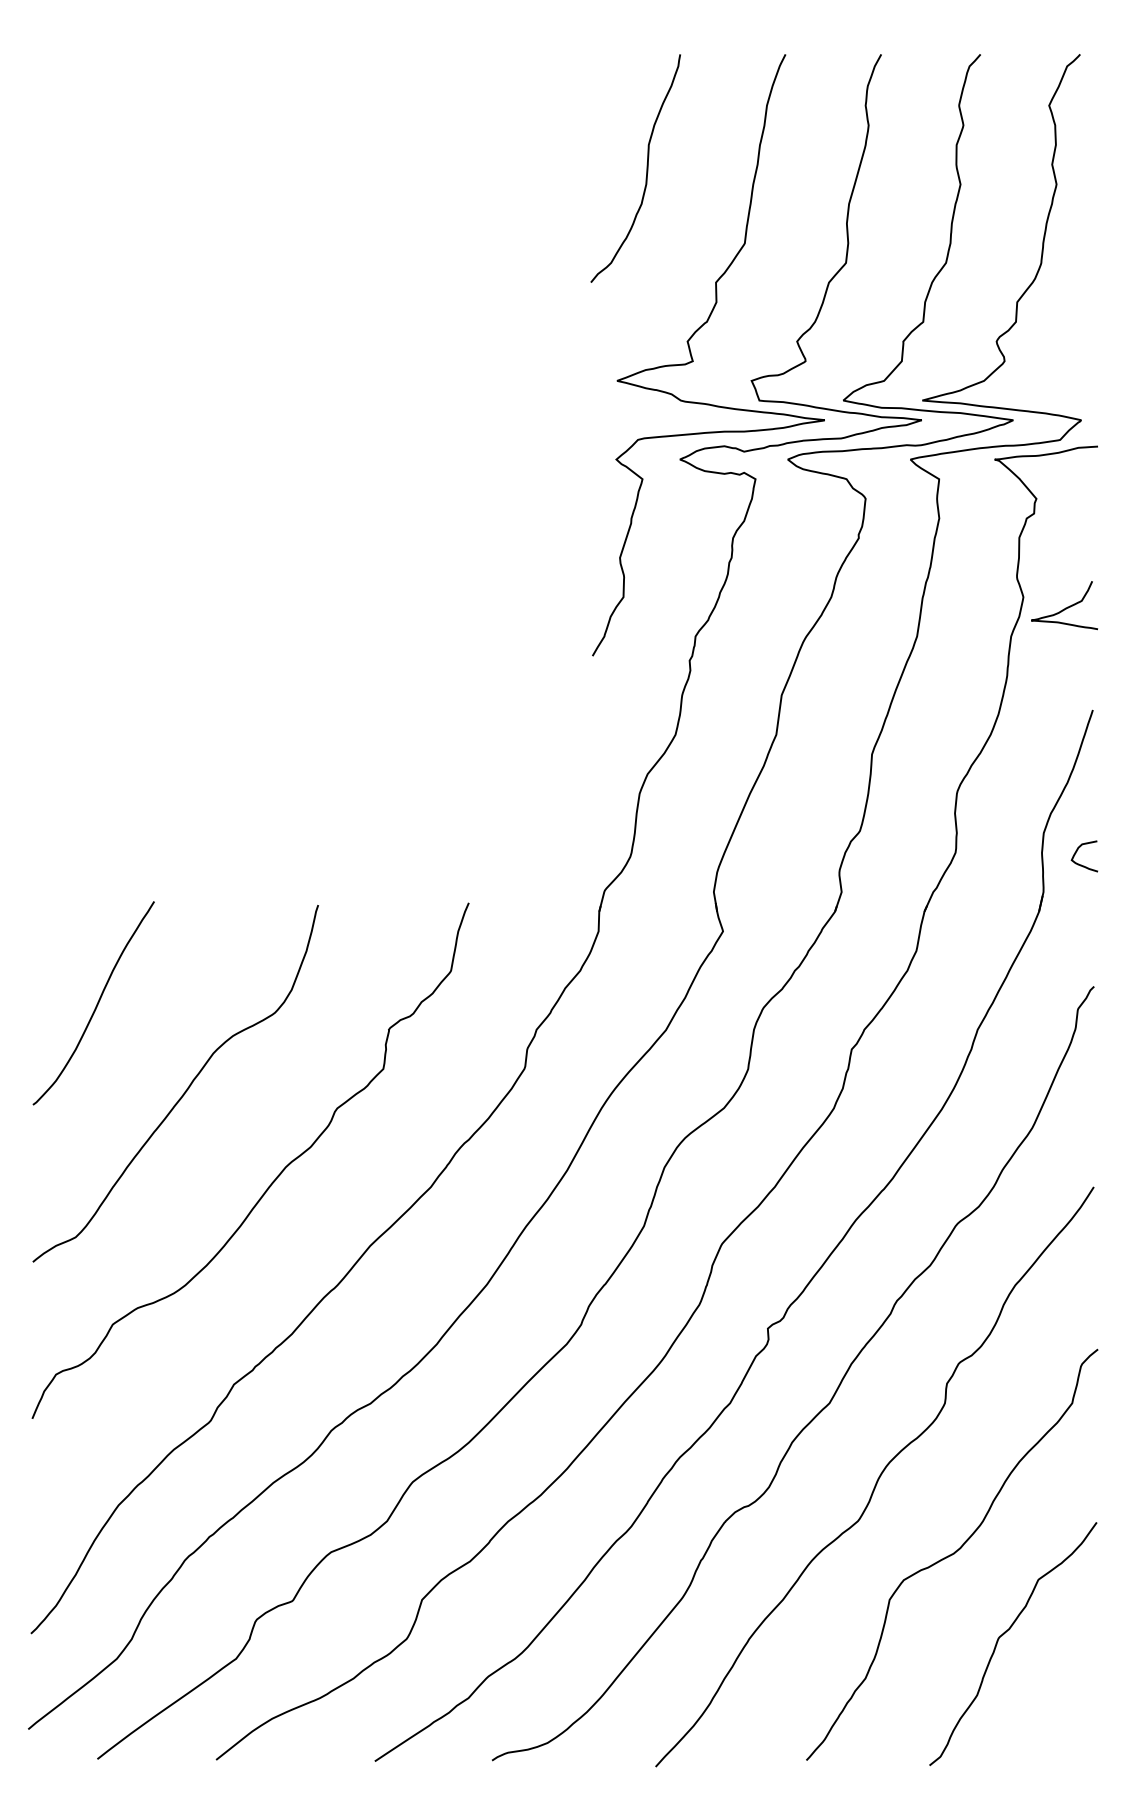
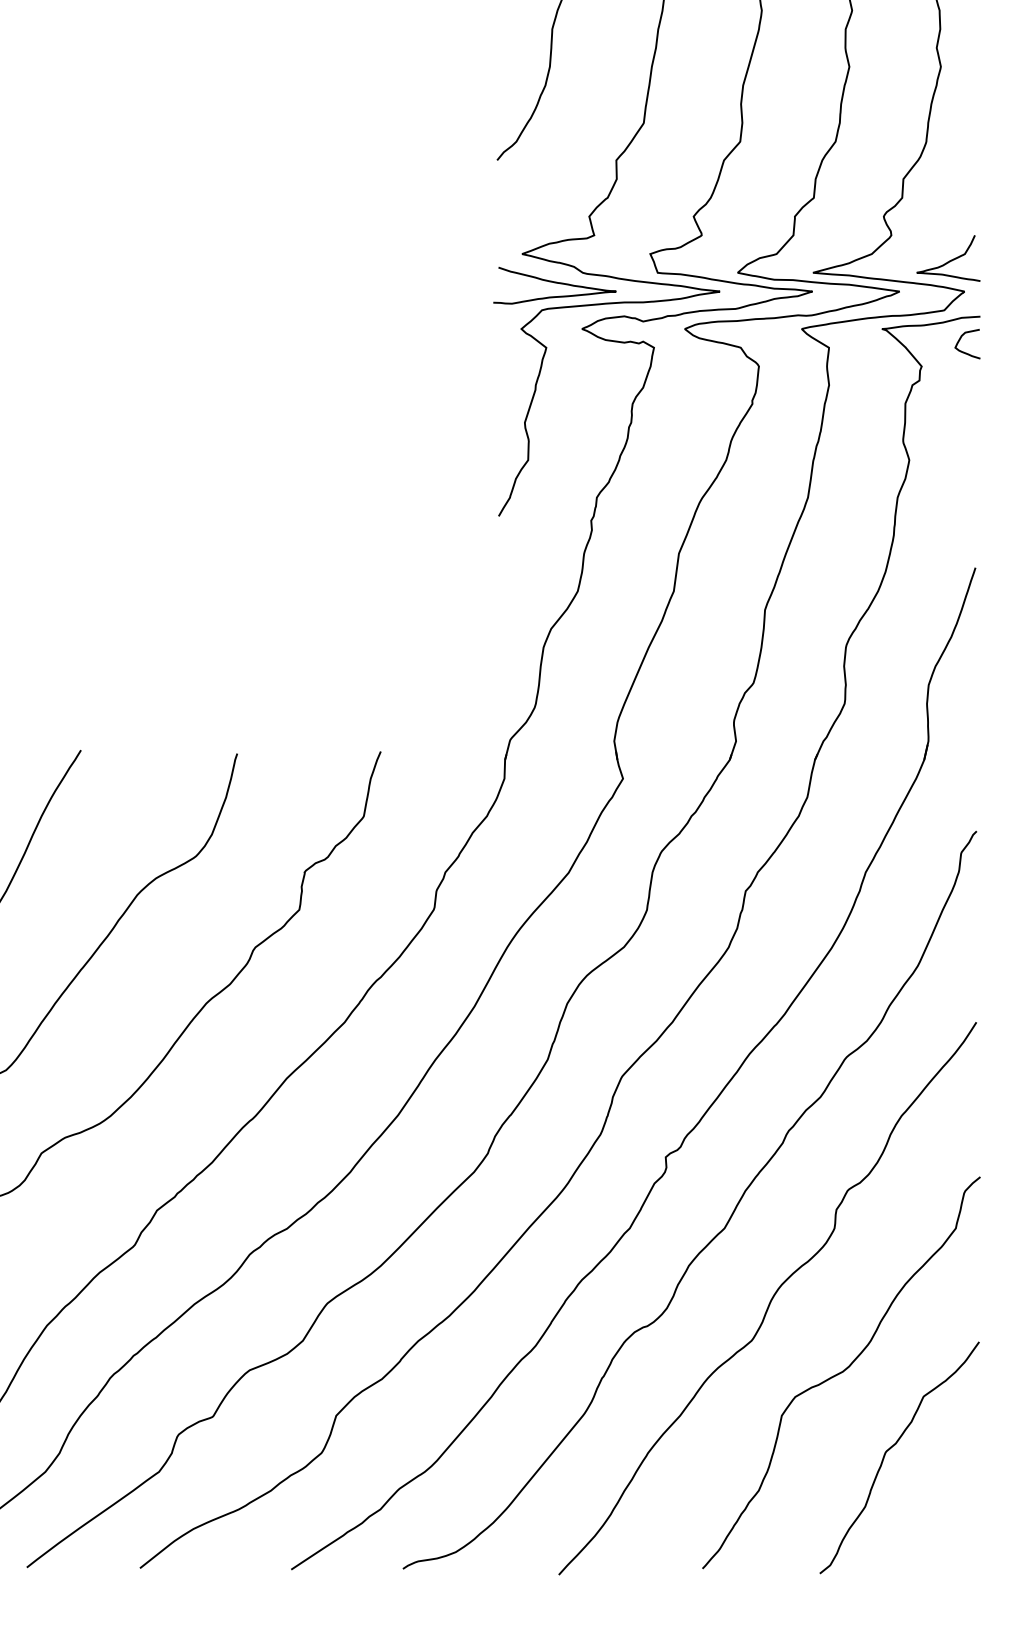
curve: (651, 411) -> (554, 283), added
curve: (1065, 607) -> (949, 260), moved
curve: (1076, 853) -> (959, 341), moved

